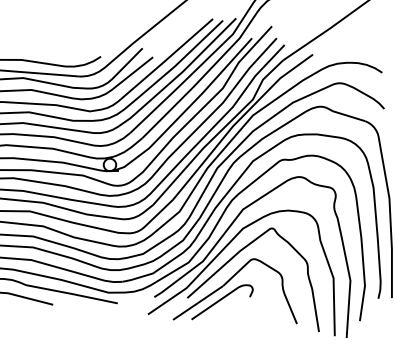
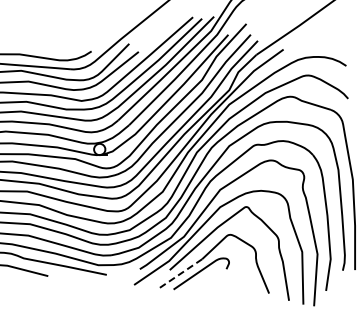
line: (198, 302) -> (179, 274), solid -> dashed

